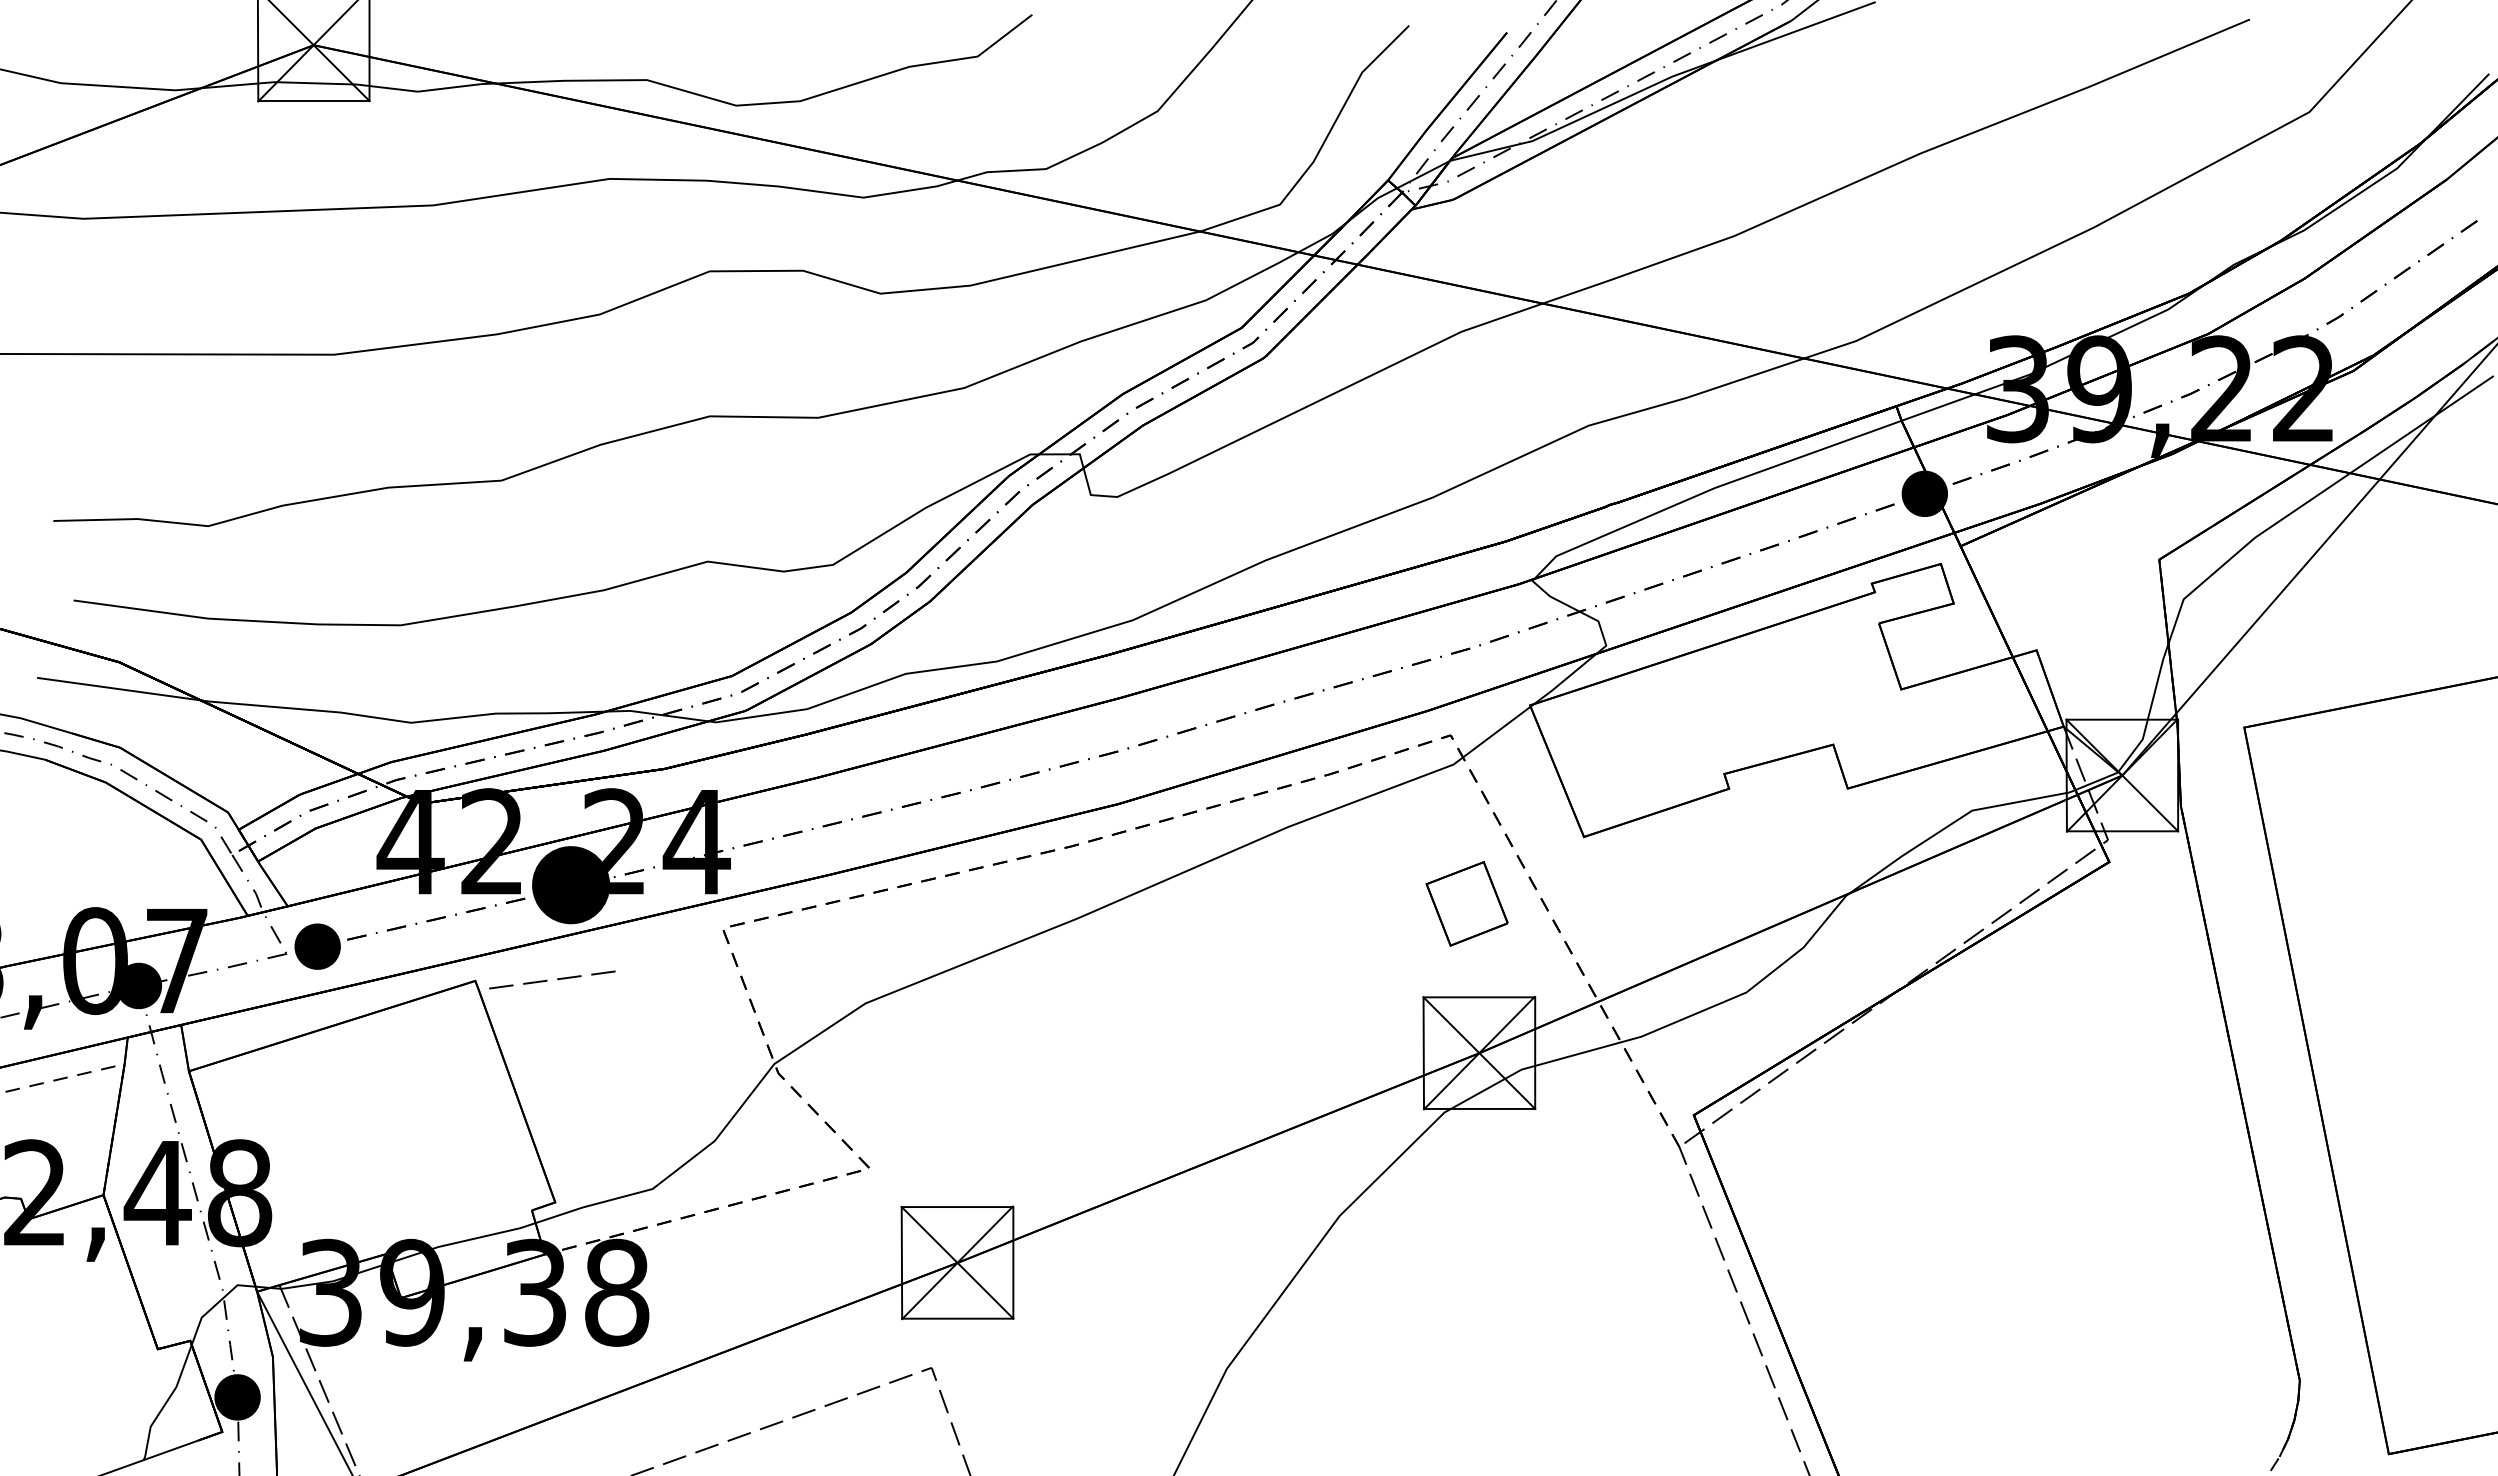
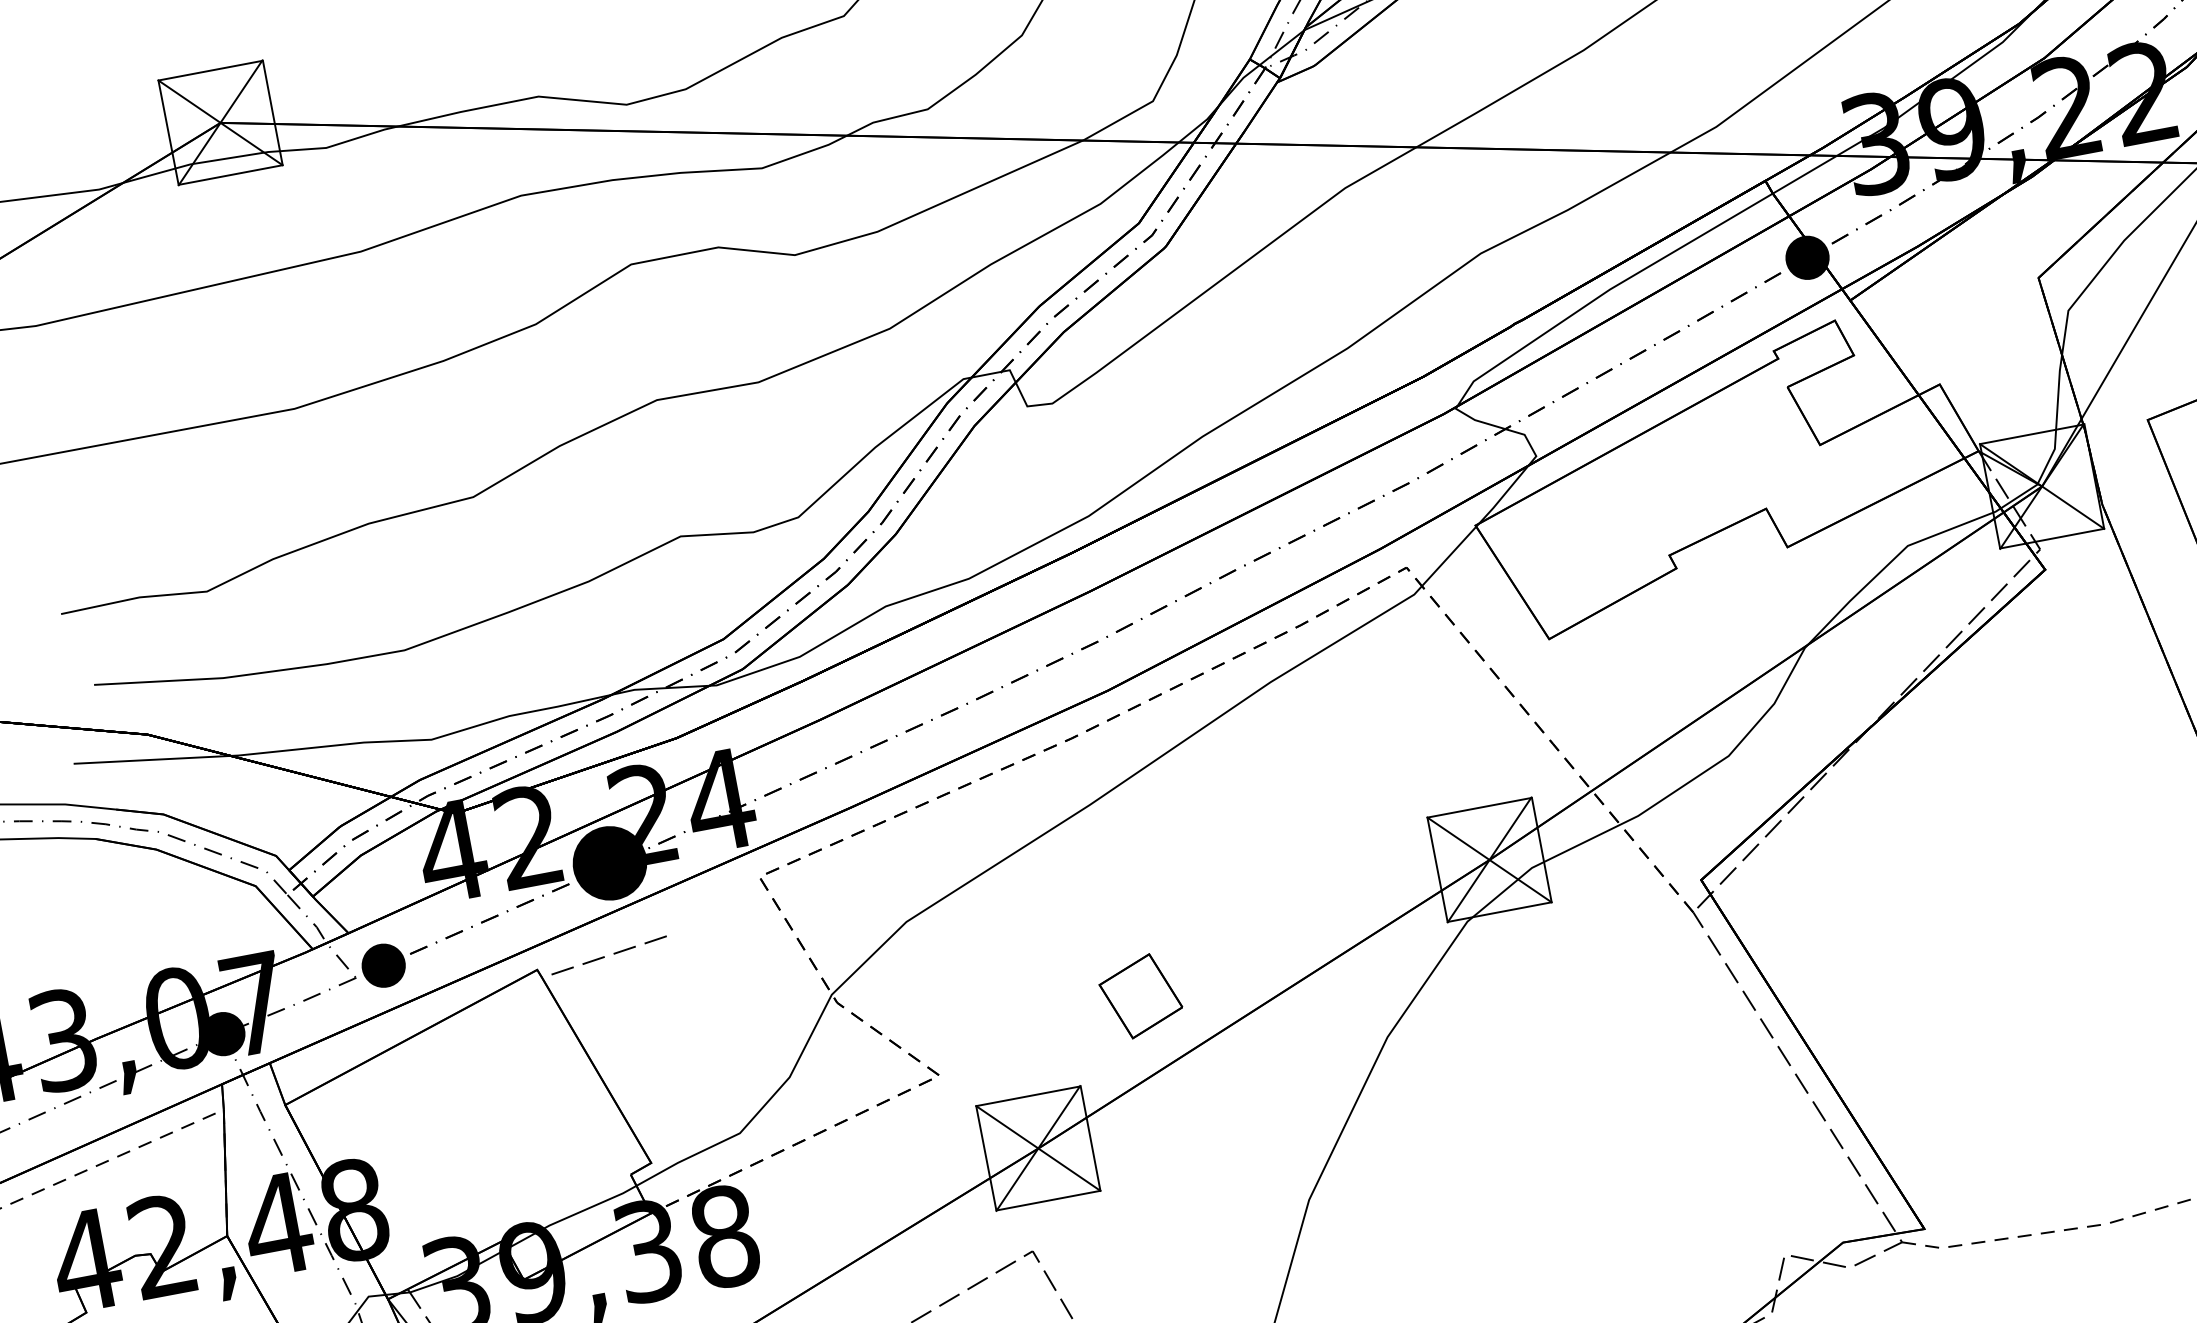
part: (1466, 903) -> (1140, 996), moved

